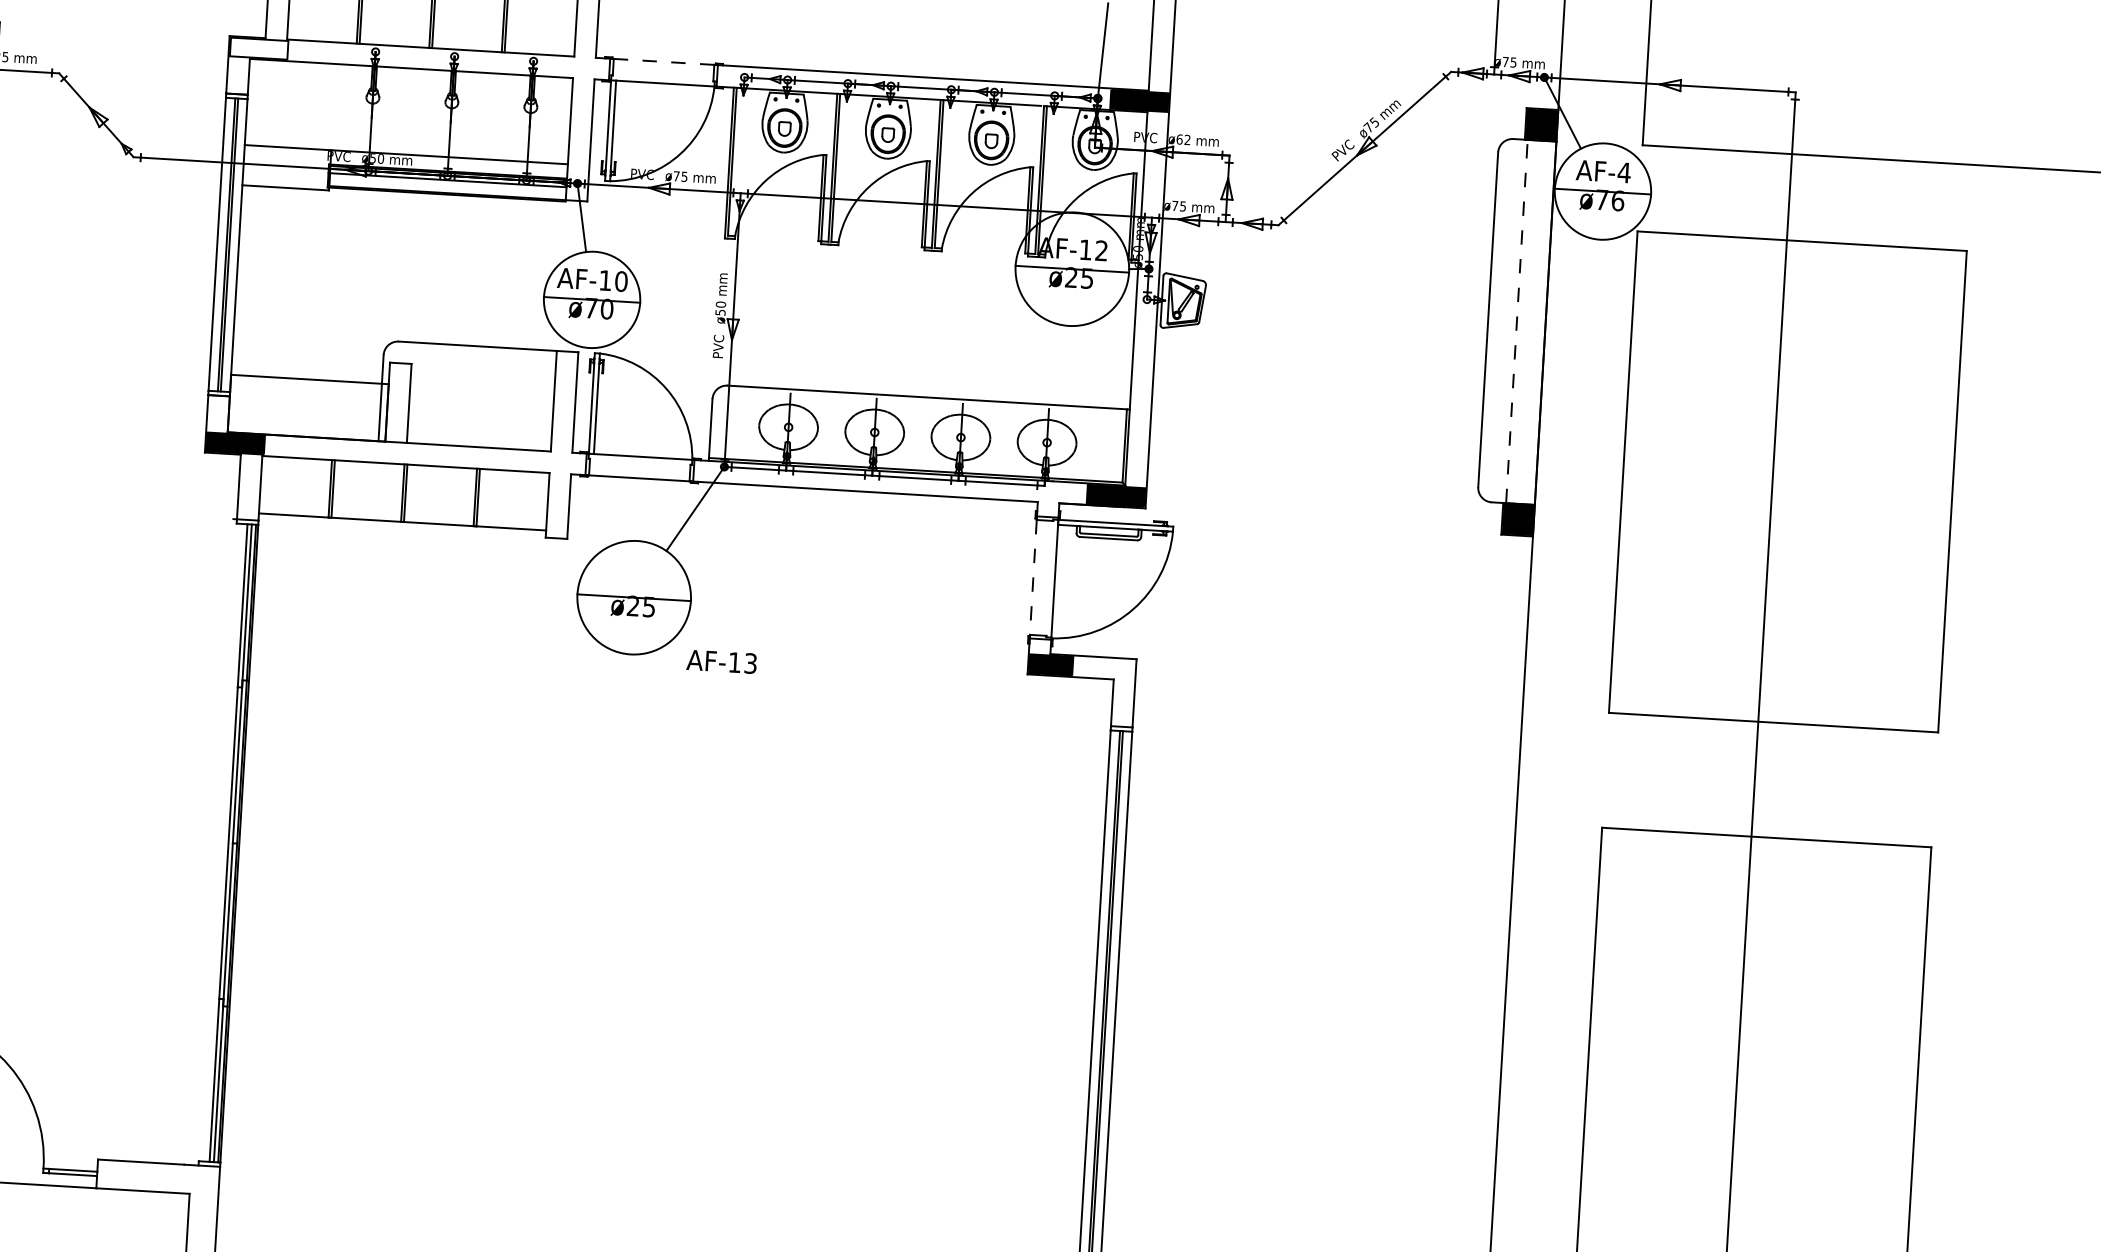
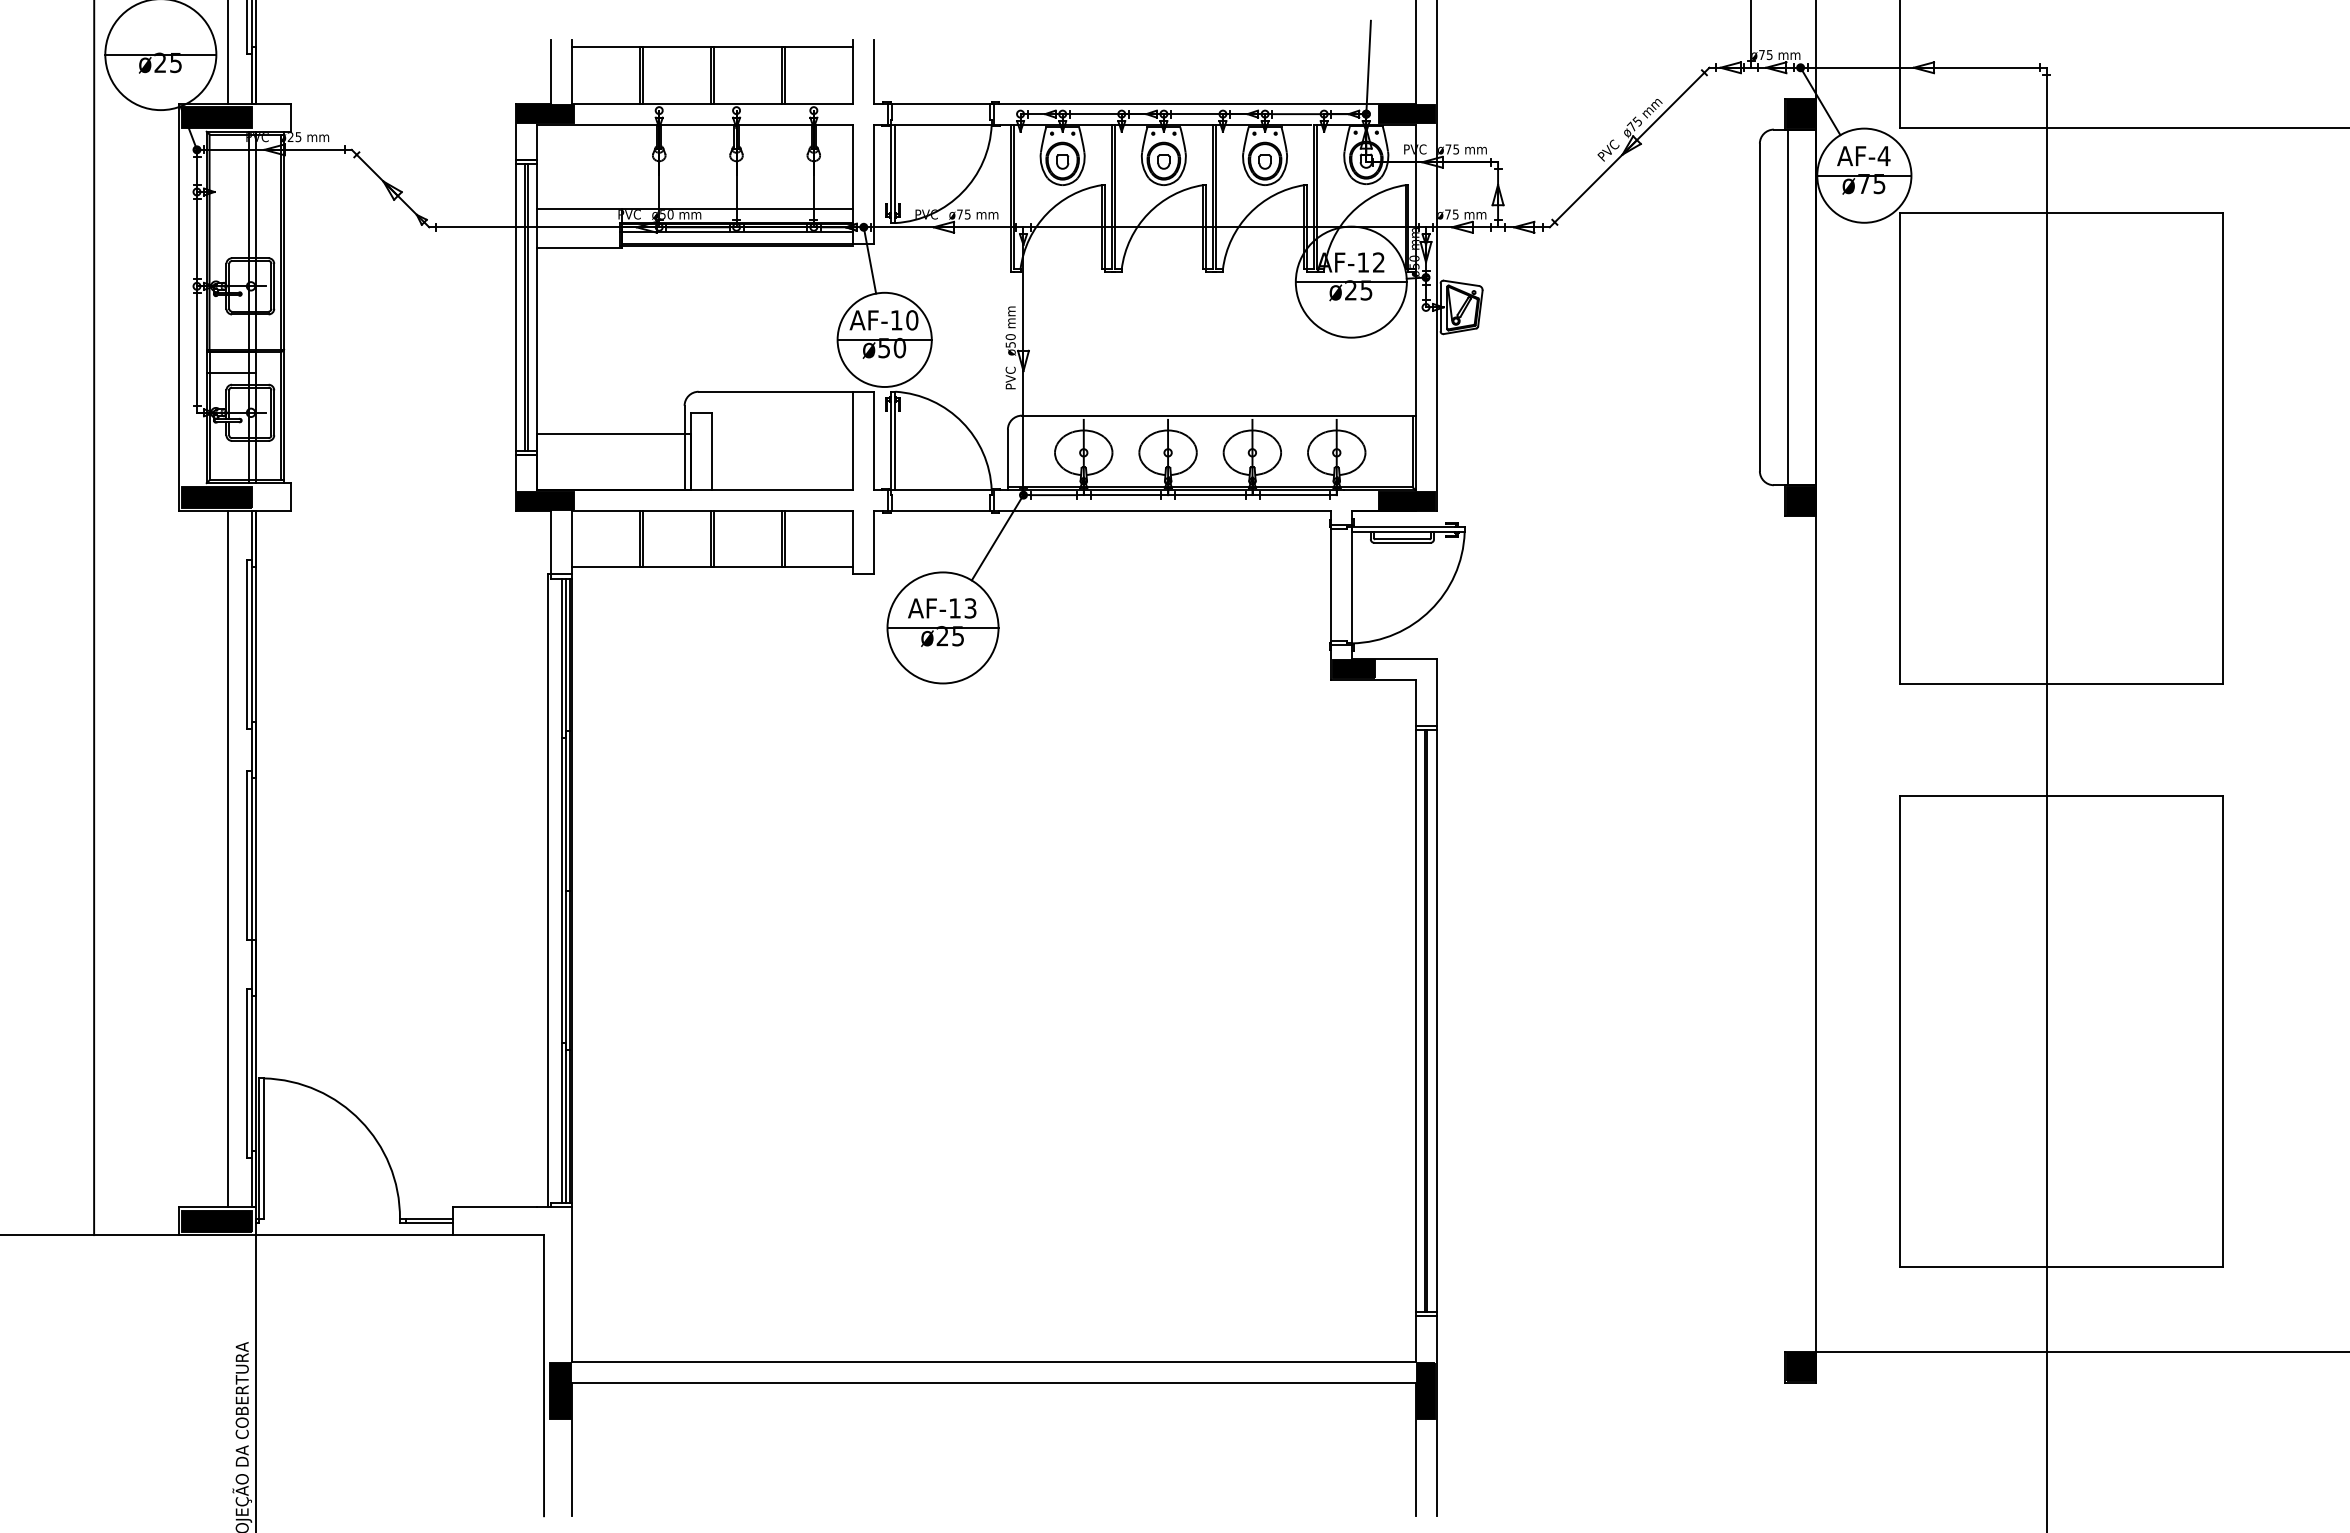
fill: (259, 49) -> (545, 114), added
line: (664, 61) -> (941, 103), dashed -> solid
text: (1183, 139) -> (1452, 149), ø62 -> ø75
text: (1617, 200) -> (1879, 183), ø76 -> ø75
text: (590, 308) -> (883, 348), ø70 -> ø50
line: (1516, 321) -> (1787, 307), dashed -> solid
line: (1033, 577) -> (1331, 585), dashed -> solid
text: (722, 661) -> (942, 608), moved
line: (214, 841) -> (547, 890), added

